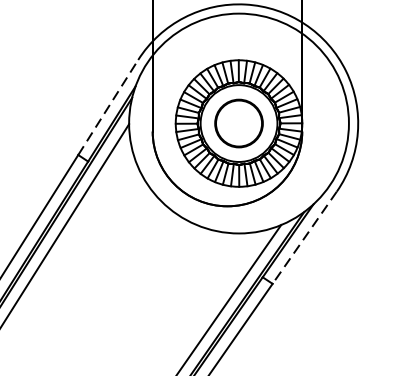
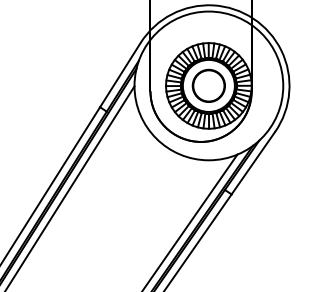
line: (108, 106) -> (120, 74), dashed -> solid
line: (304, 238) -> (253, 163), dashed -> solid

